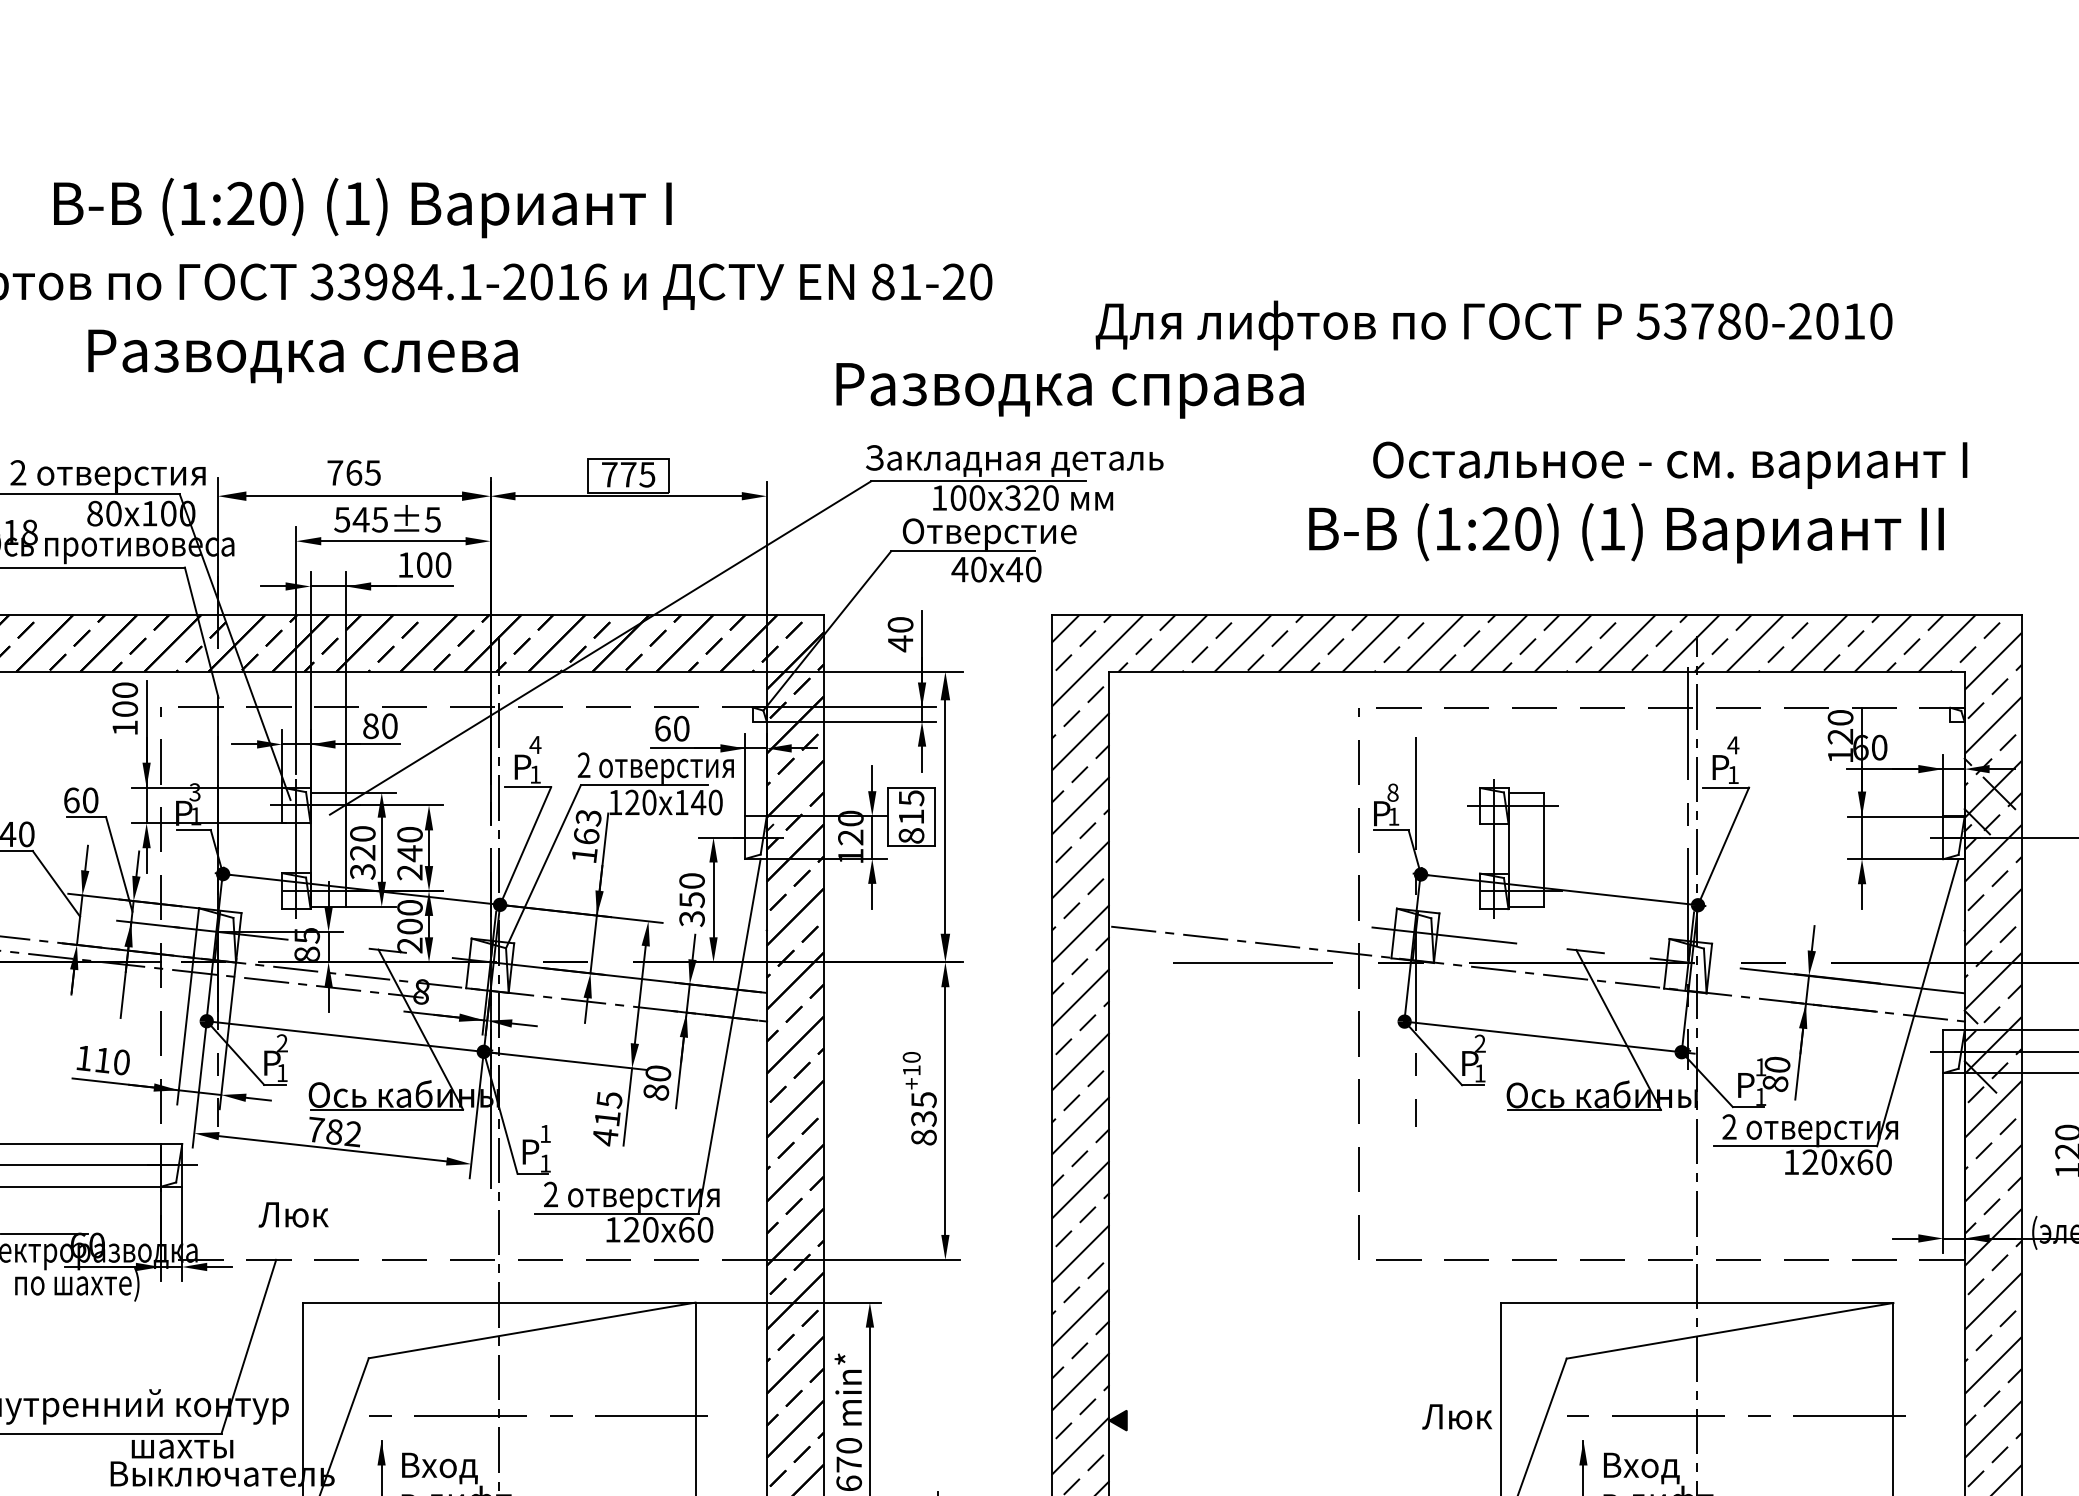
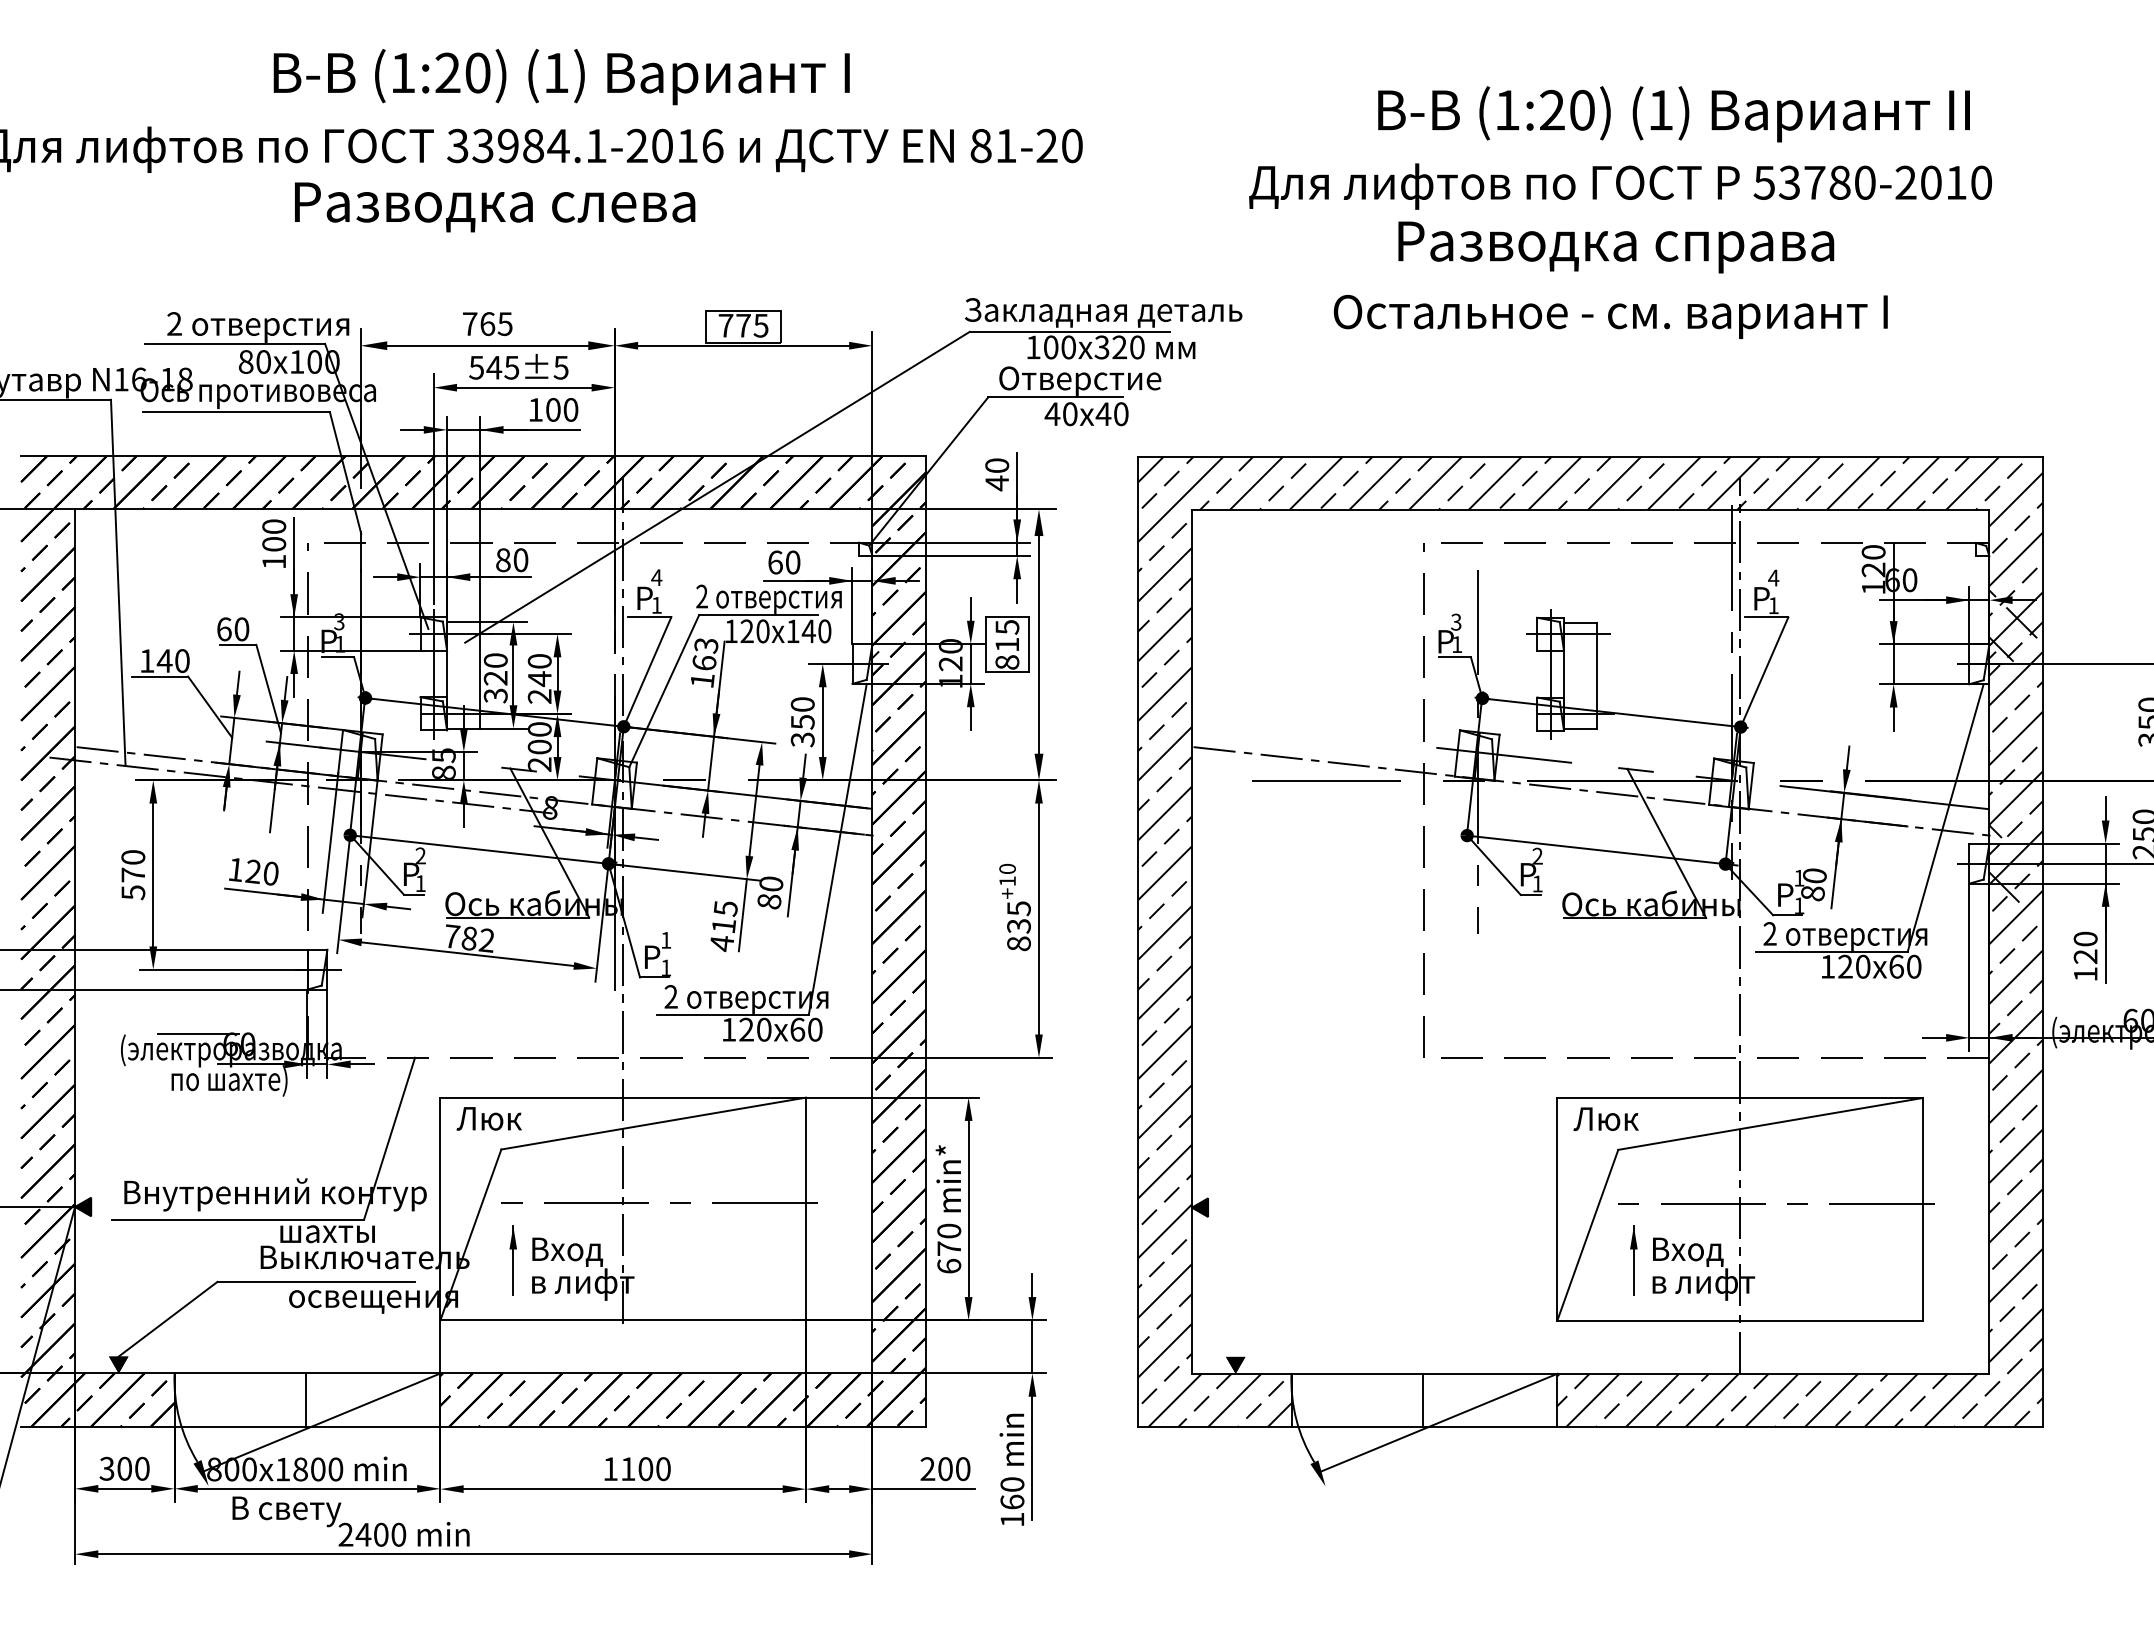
text: (362, 208) -> (561, 77), moved
text: (1494, 325) -> (1620, 186), moved
text: (303, 356) -> (495, 207), moved
text: (1070, 390) -> (1616, 247), moved
text: (1669, 464) -> (1610, 316), moved
text: (1625, 533) -> (1673, 114), moved
text: (1393, 791) -> (1456, 621), 8 -> 3
text: (101, 1060) -> (252, 871), 110 -> 120
text: (292, 1214) -> (488, 1118), moved
text: (1456, 1416) -> (1605, 1118), moved

